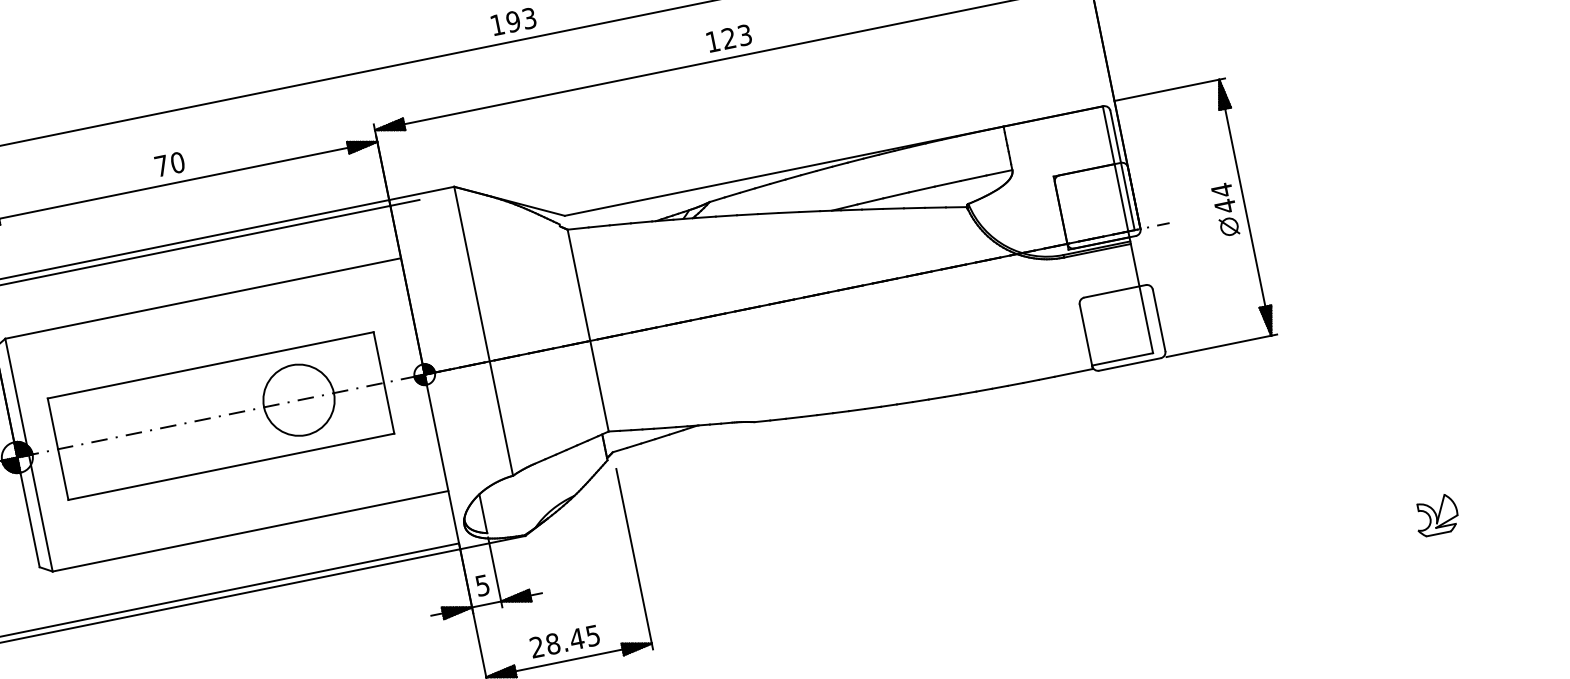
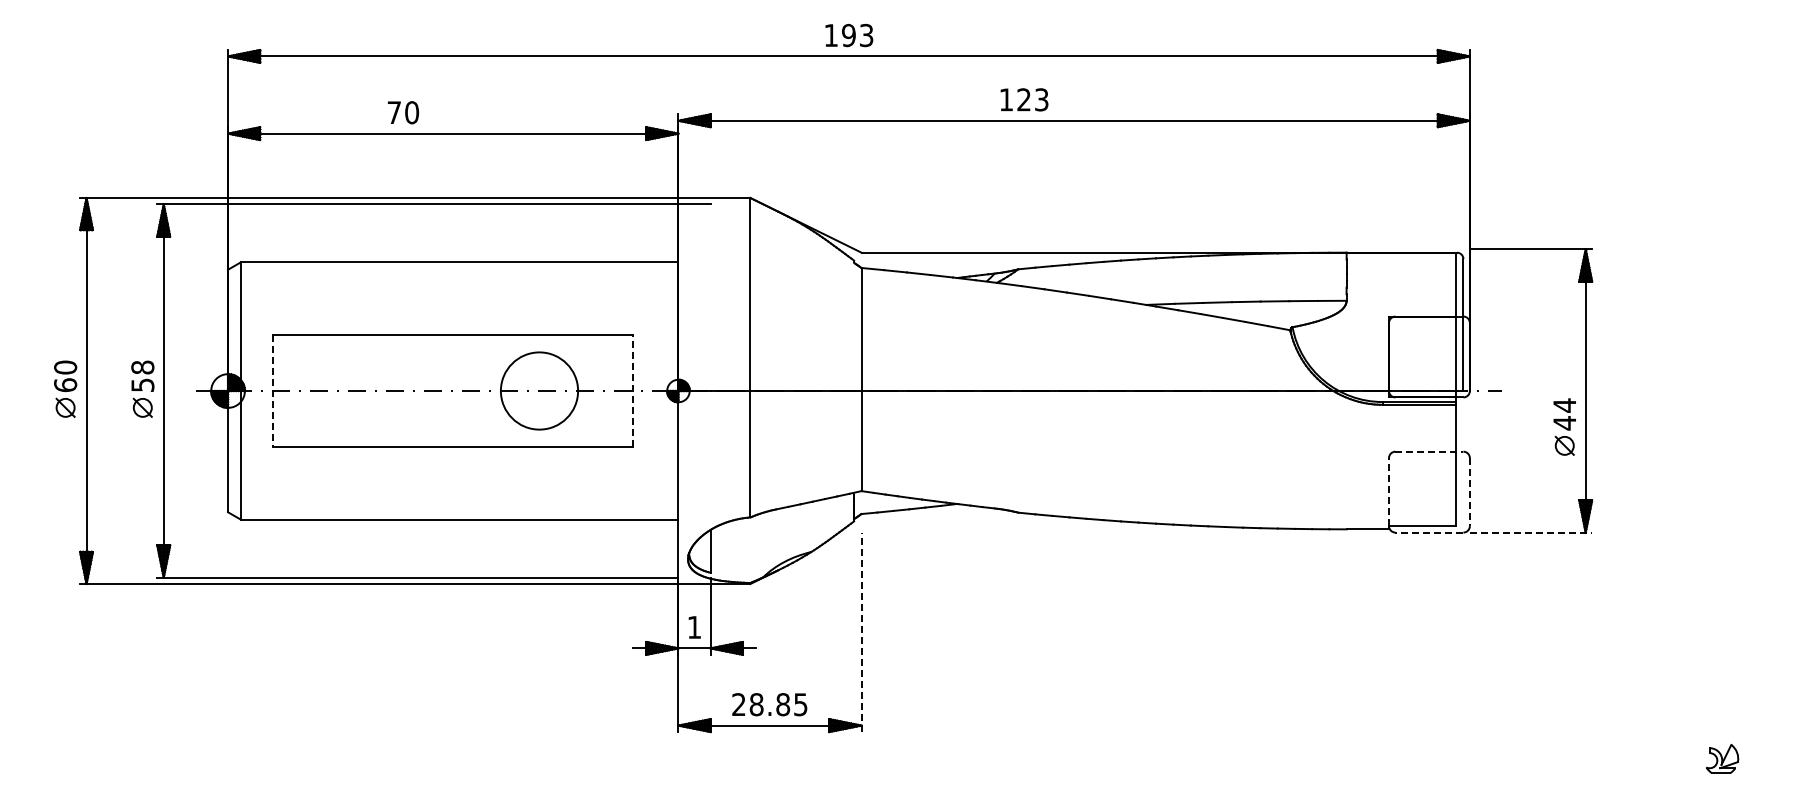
text: (729, 38) -> (1024, 99), moved
text: (169, 164) -> (403, 112), moved
part: (1225, 209) -> (1564, 426), moved
line: (1115, 291) -> (1429, 451), solid -> dashed
line: (1158, 320) -> (1469, 492), solid -> dashed
line: (1086, 334) -> (1389, 491), solid -> dashed
line: (1222, 345) -> (1531, 532), solid -> dashed
line: (1129, 364) -> (1428, 532), solid -> dashed
line: (383, 382) -> (633, 390), solid -> dashed
line: (58, 449) -> (273, 391), solid -> dashed
part: (1436, 514) -> (1722, 758), size x0.7
line: (634, 559) -> (861, 632), solid -> dashed
text: (481, 585) -> (693, 627), 5 -> 1
text: (576, 639) -> (782, 704), 28.45 -> 28.85

